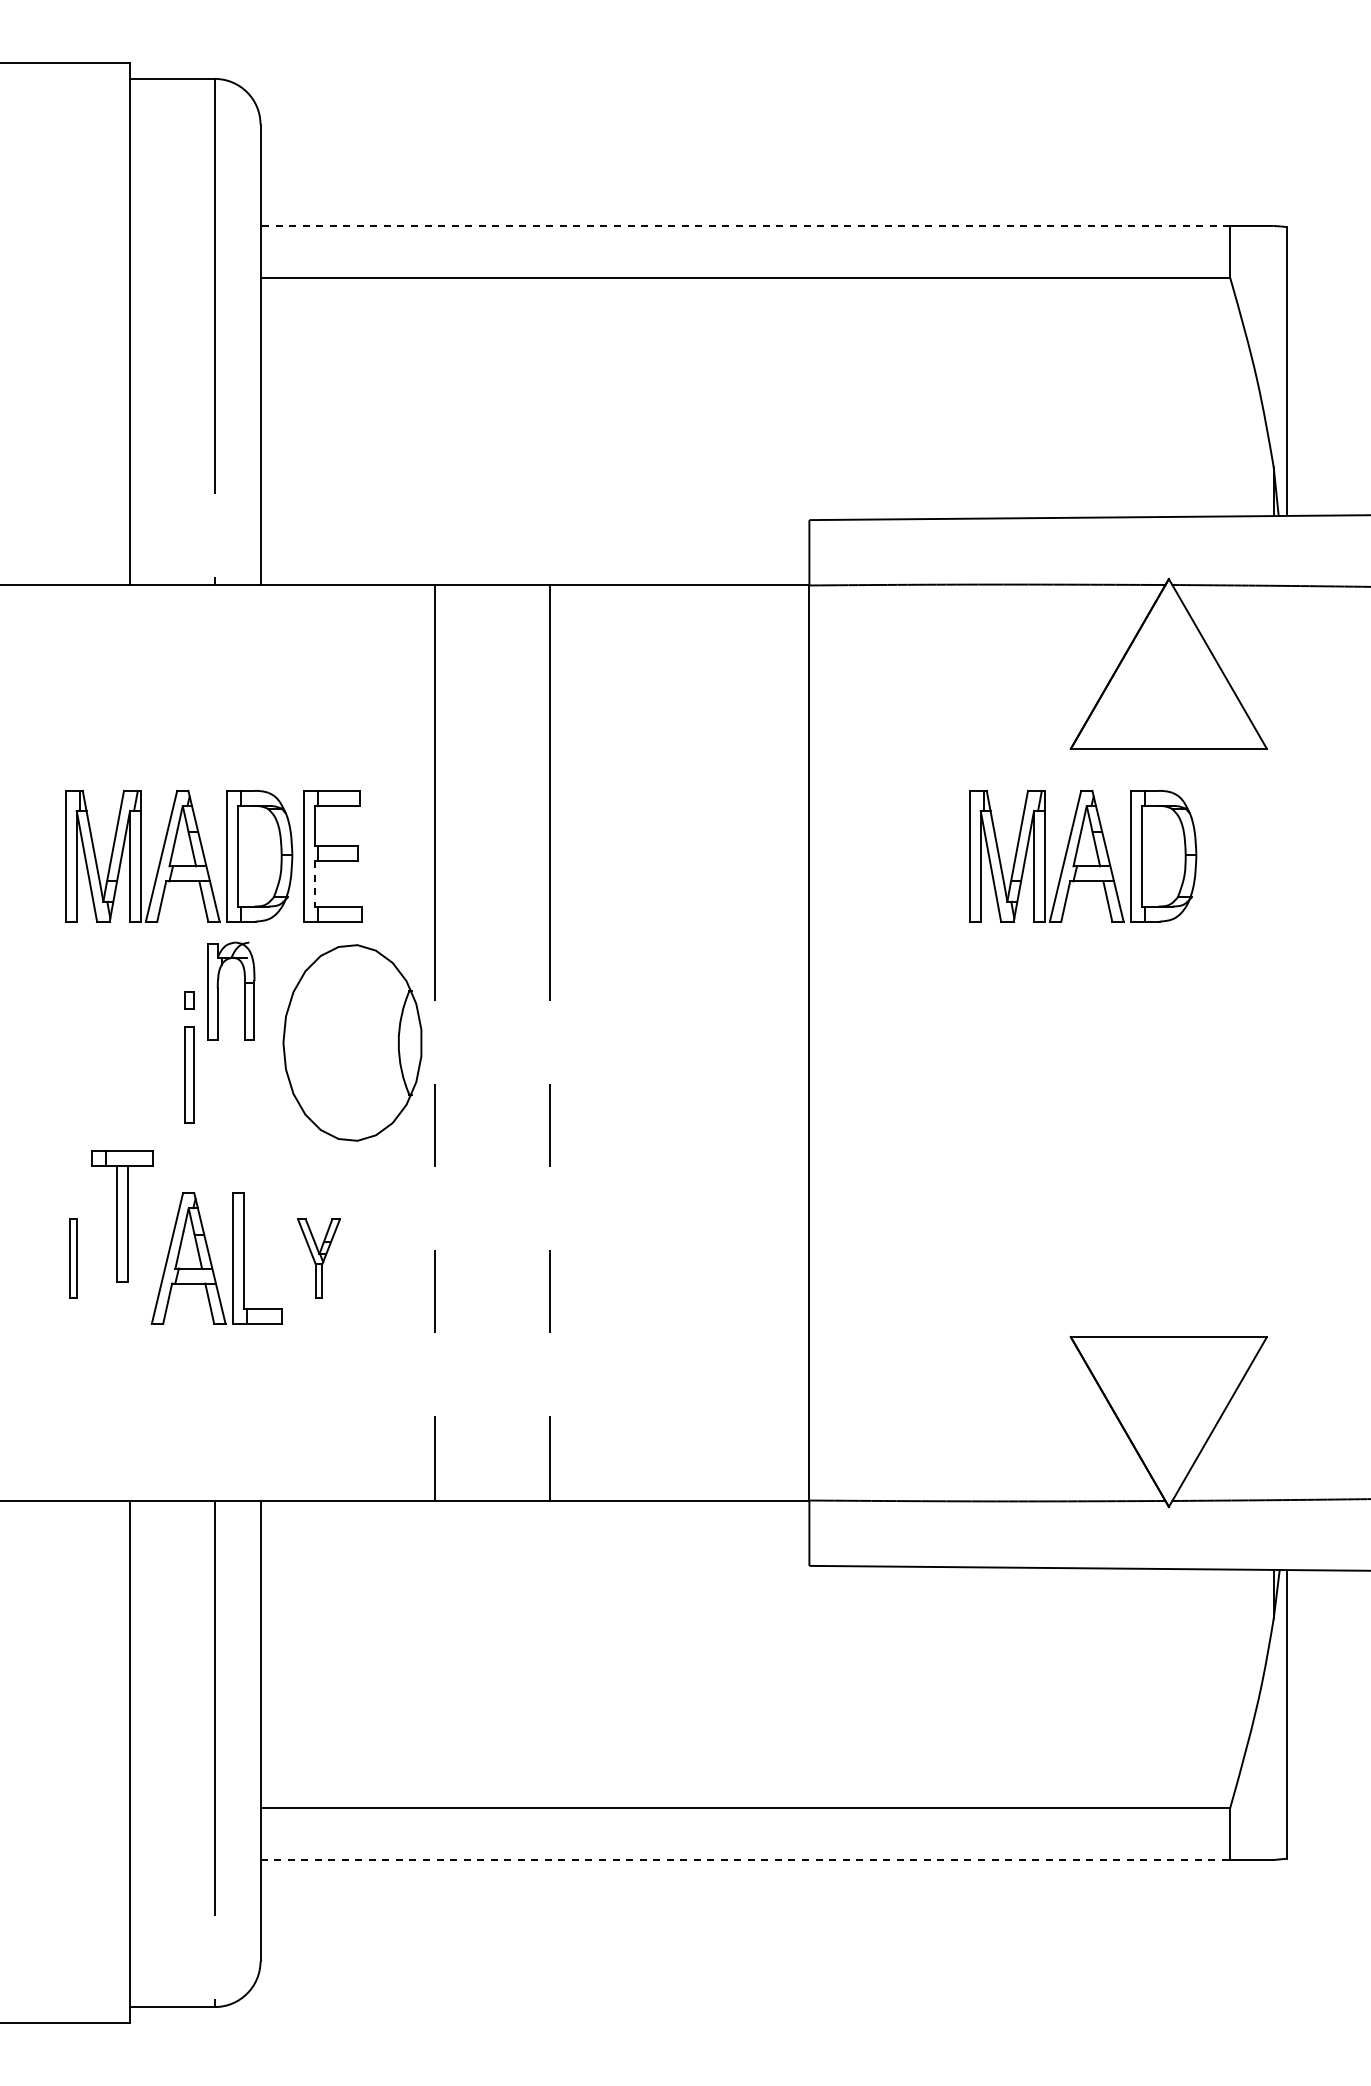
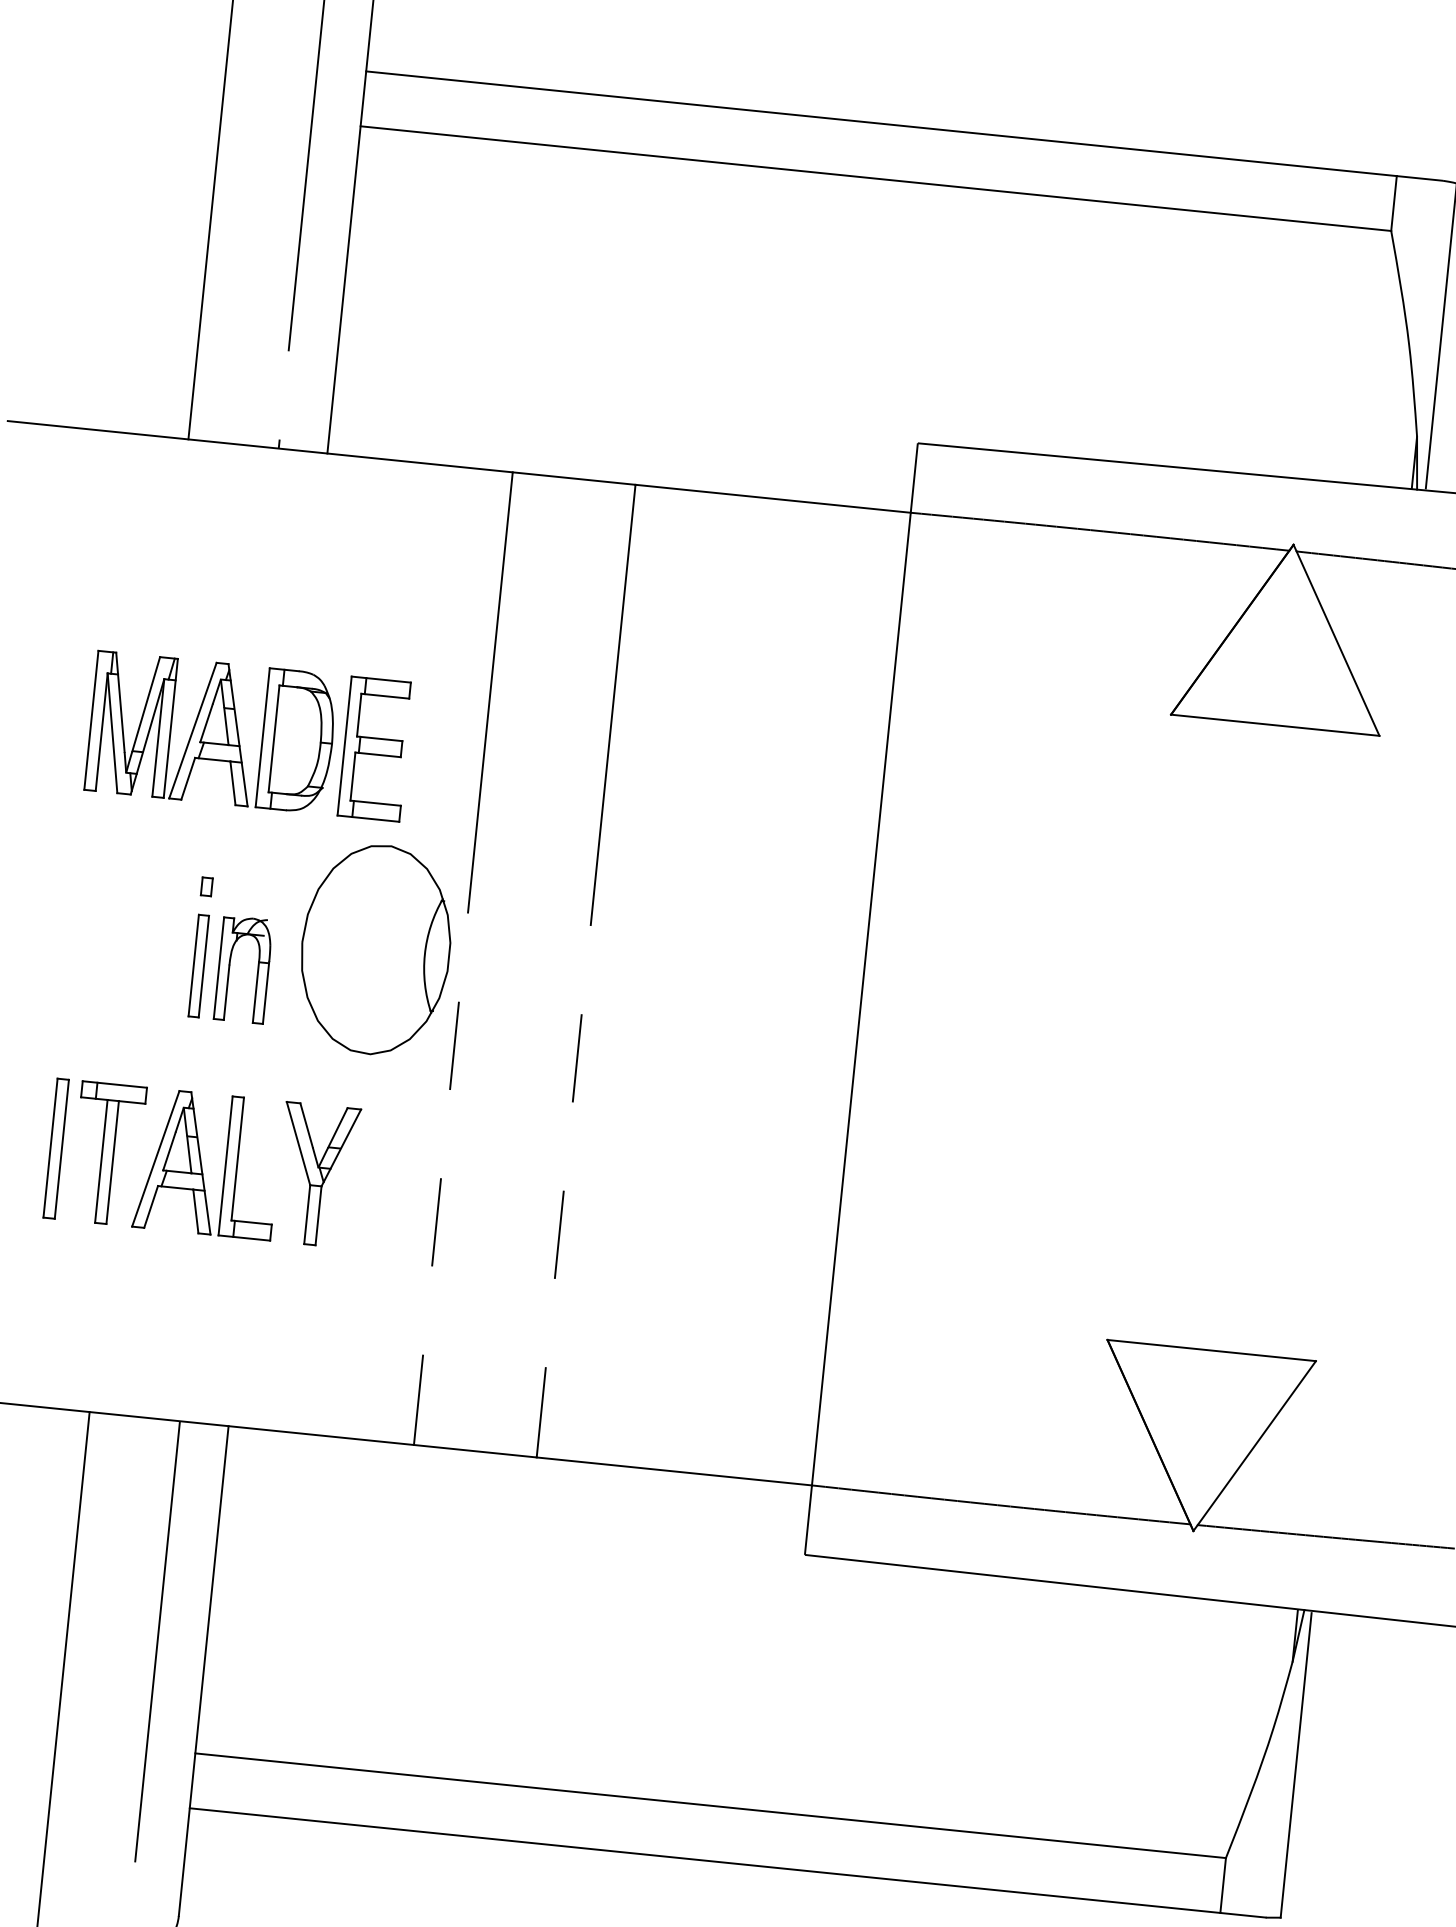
line: (745, 225) -> (881, 123), dashed -> solid
part: (1083, 855) -> (1172, 829), removed
line: (314, 883) -> (352, 776), dashed -> solid
part: (218, 990) -> (230, 967), moved
part: (122, 1216) -> (107, 1154), moved
part: (73, 1258) -> (55, 1148), size x1.67
part: (318, 1258) -> (316, 1175), size x1.67
line: (745, 1860) -> (705, 1861), dashed -> solid

